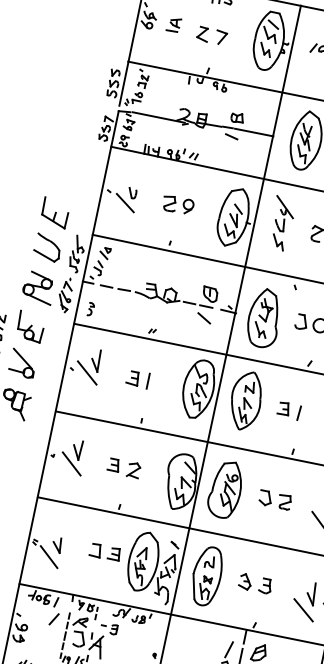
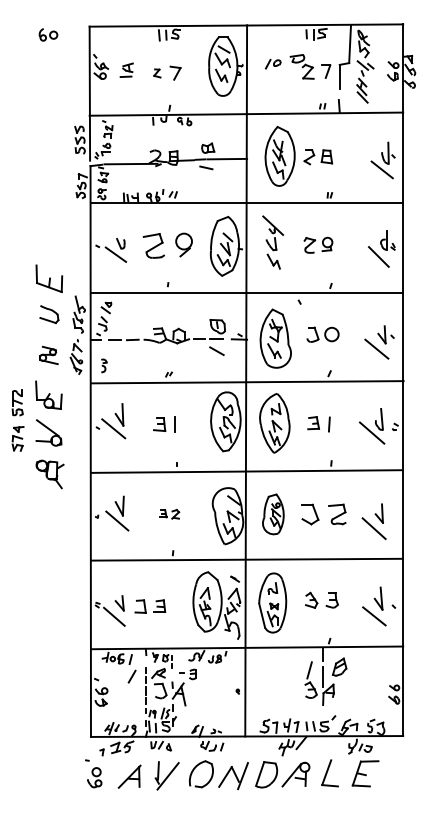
part: (203, 34) -> (157, 73), size x0.6
part: (178, 204) -> (168, 245), size x1.6
part: (47, 247) -> (49, 314), size x0.7
part: (38, 287) -> (48, 355), size x0.6
part: (124, 468) -> (169, 514), size x0.6
part: (225, 489) -> (273, 514), size x0.7
part: (274, 500) -> (323, 514), size x1.4
part: (105, 552) -> (150, 606), moved

